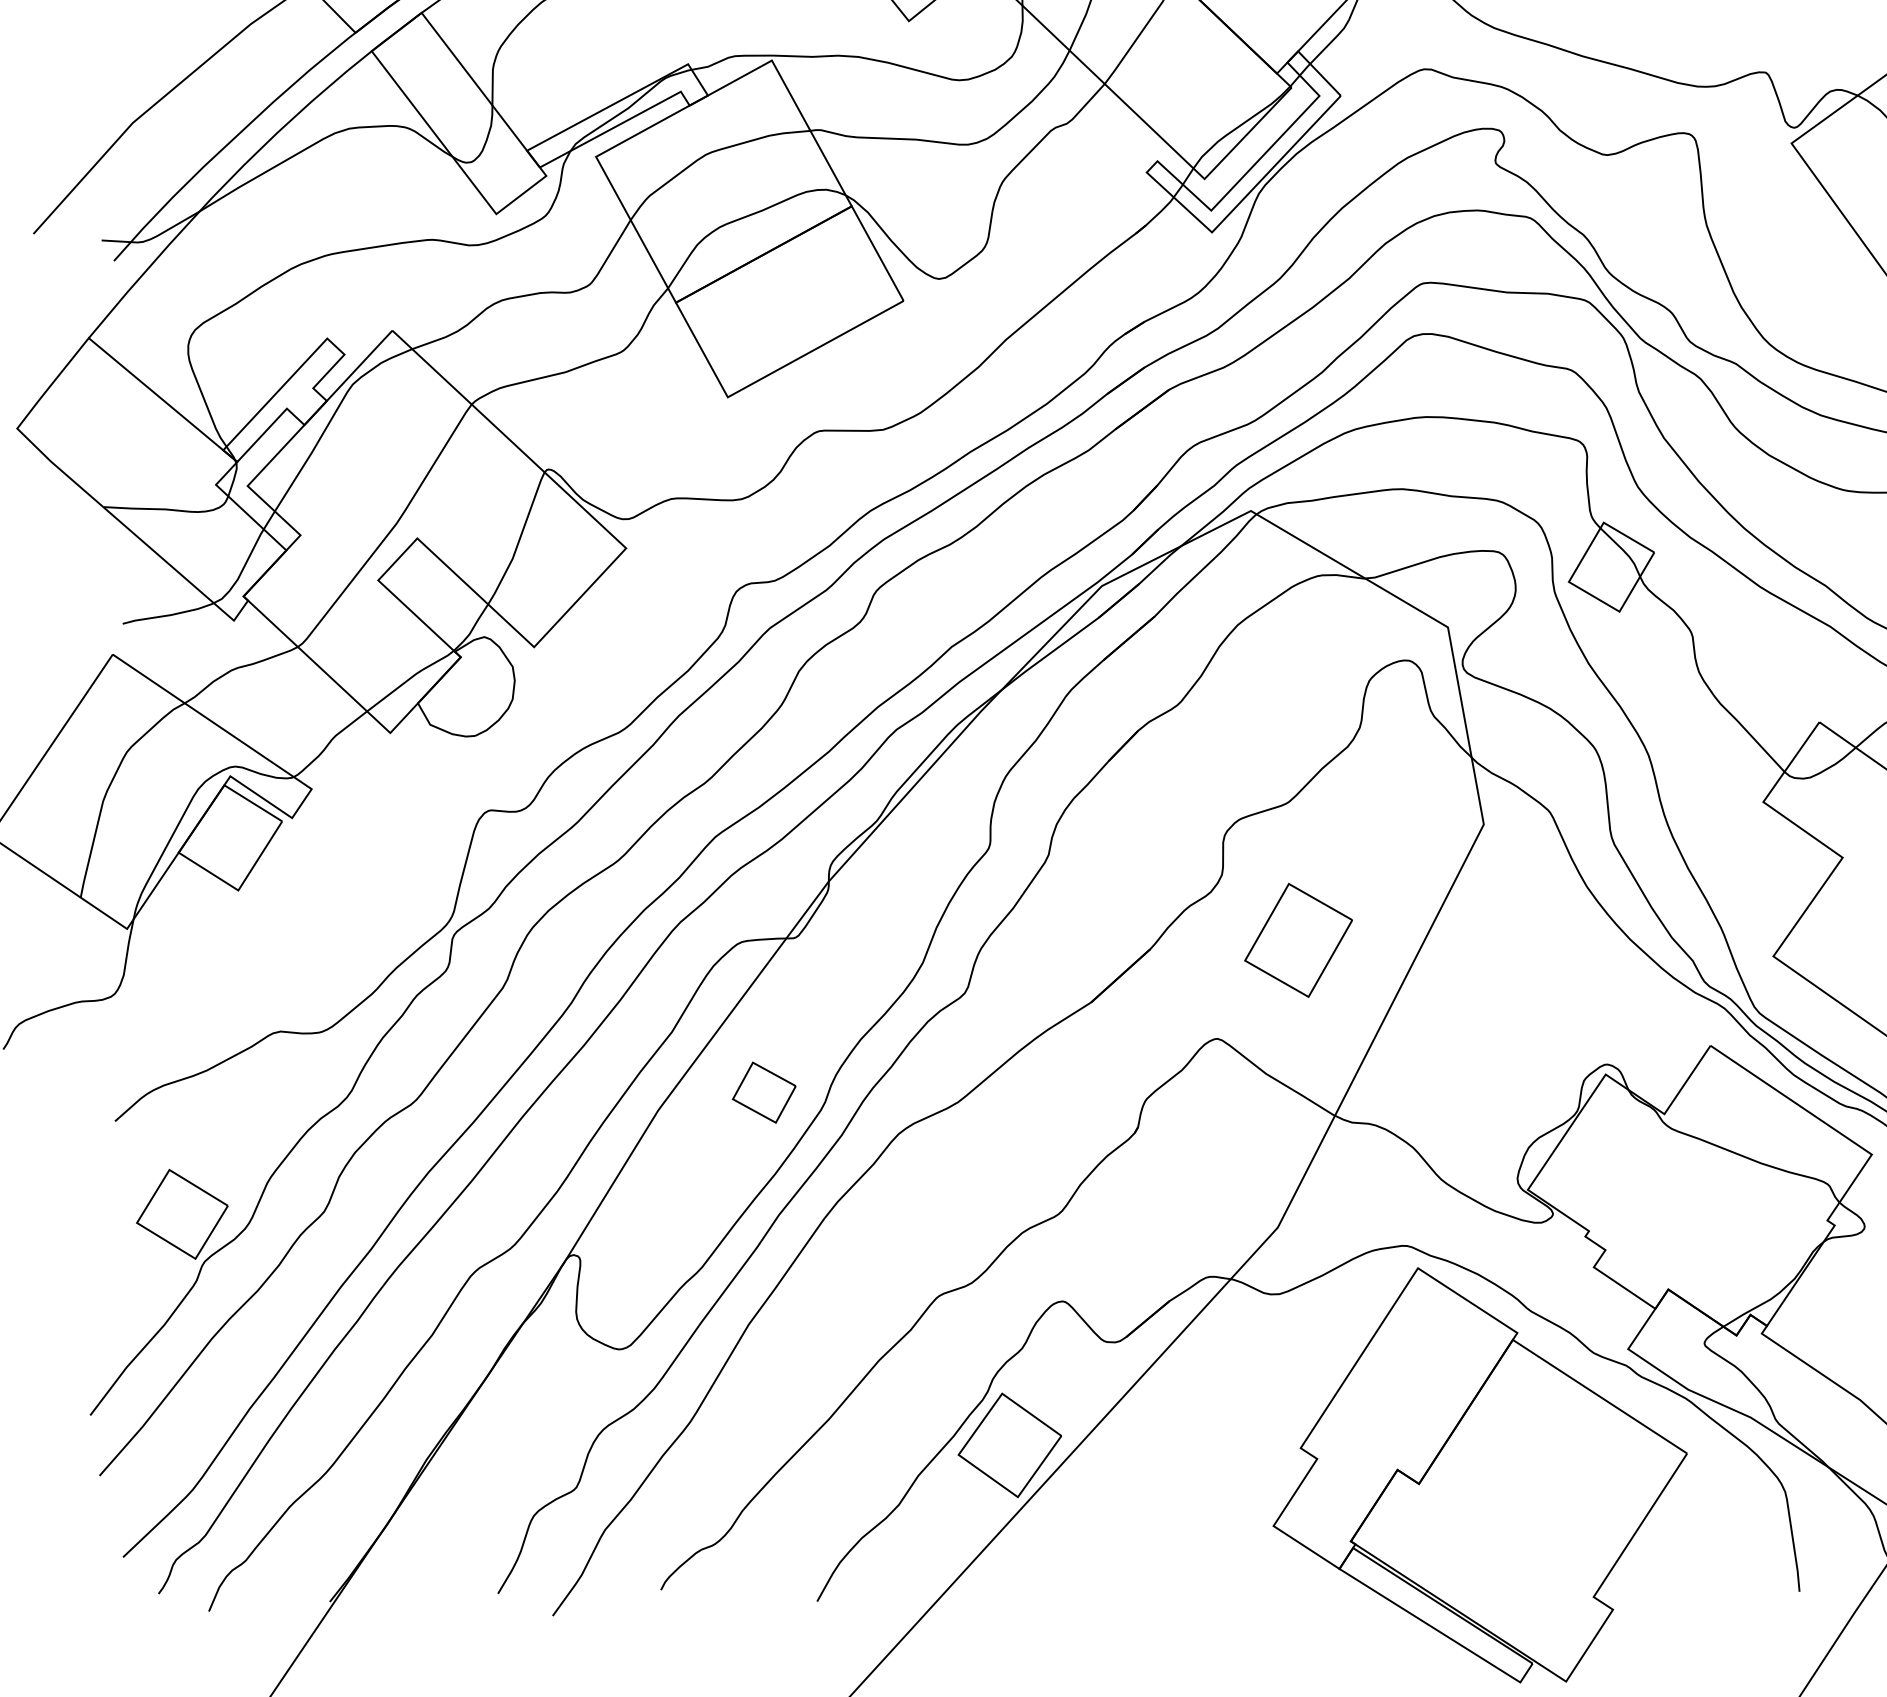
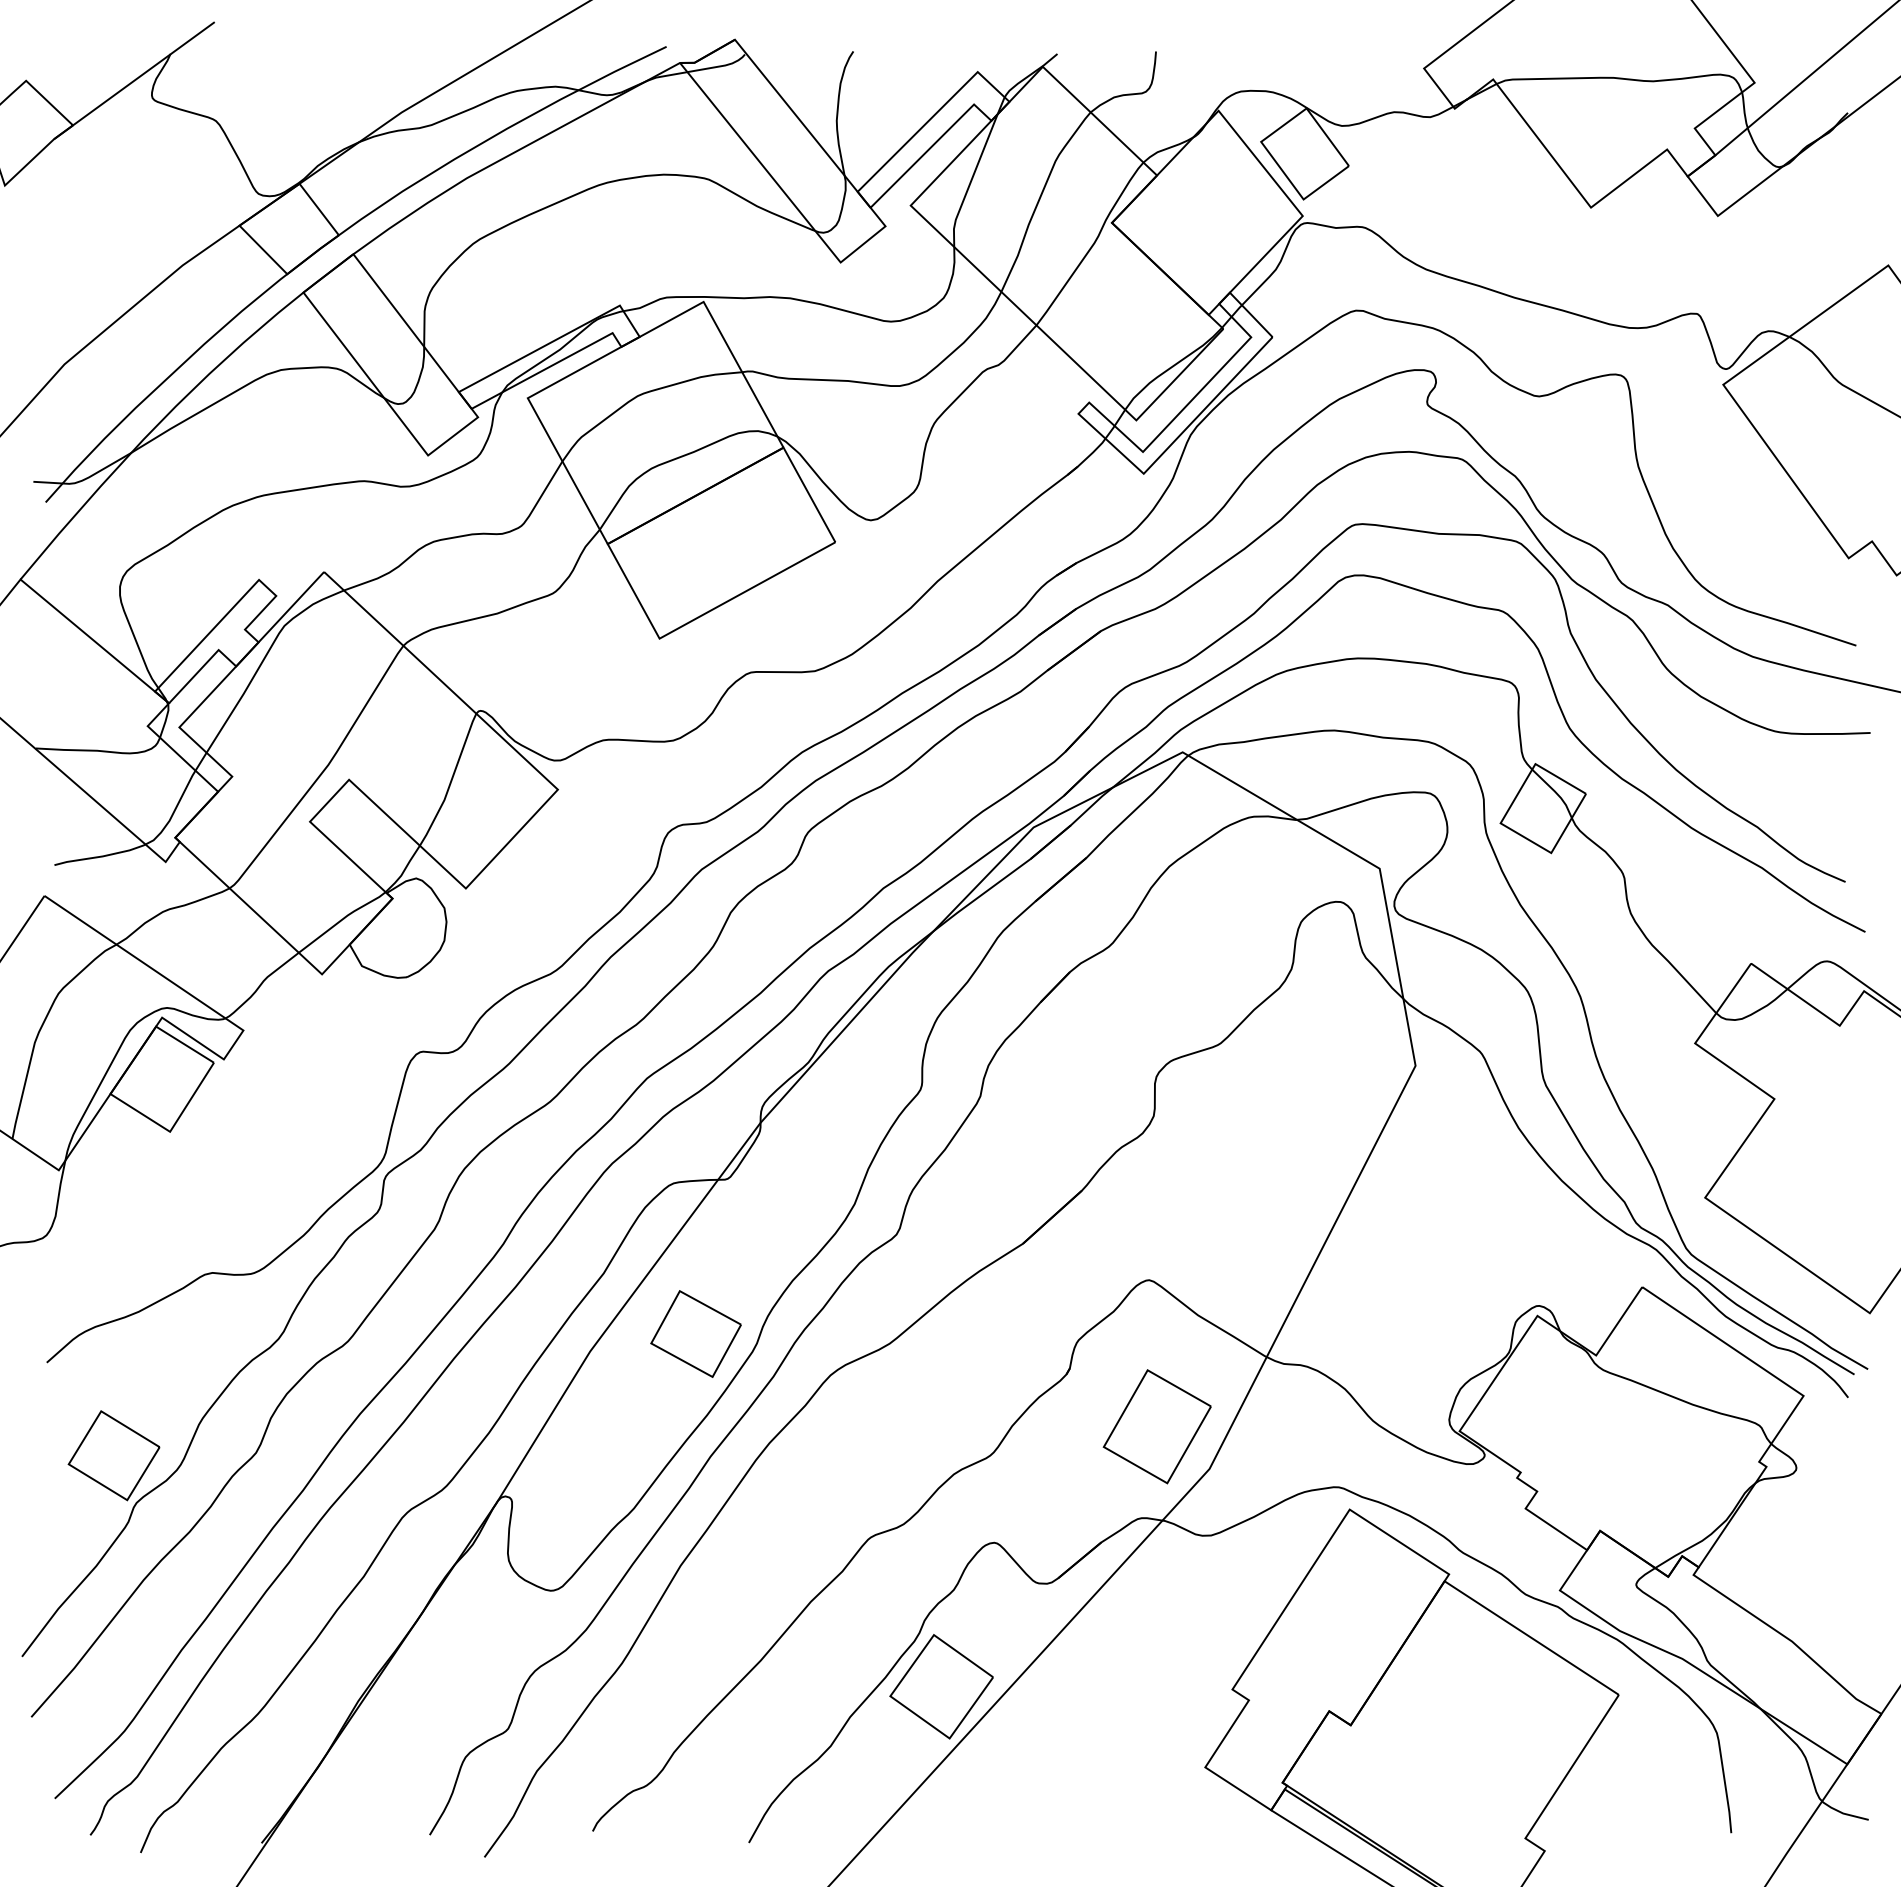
part: (1297, 940) -> (1156, 1426), moved
part: (763, 1092) -> (695, 1333), size x1.43

